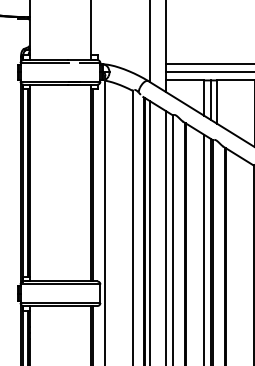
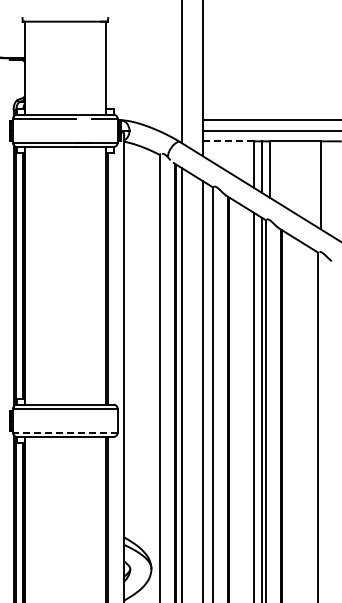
line: (185, 80) -> (228, 141), solid -> dashed
line: (59, 302) -> (64, 432), solid -> dashed

